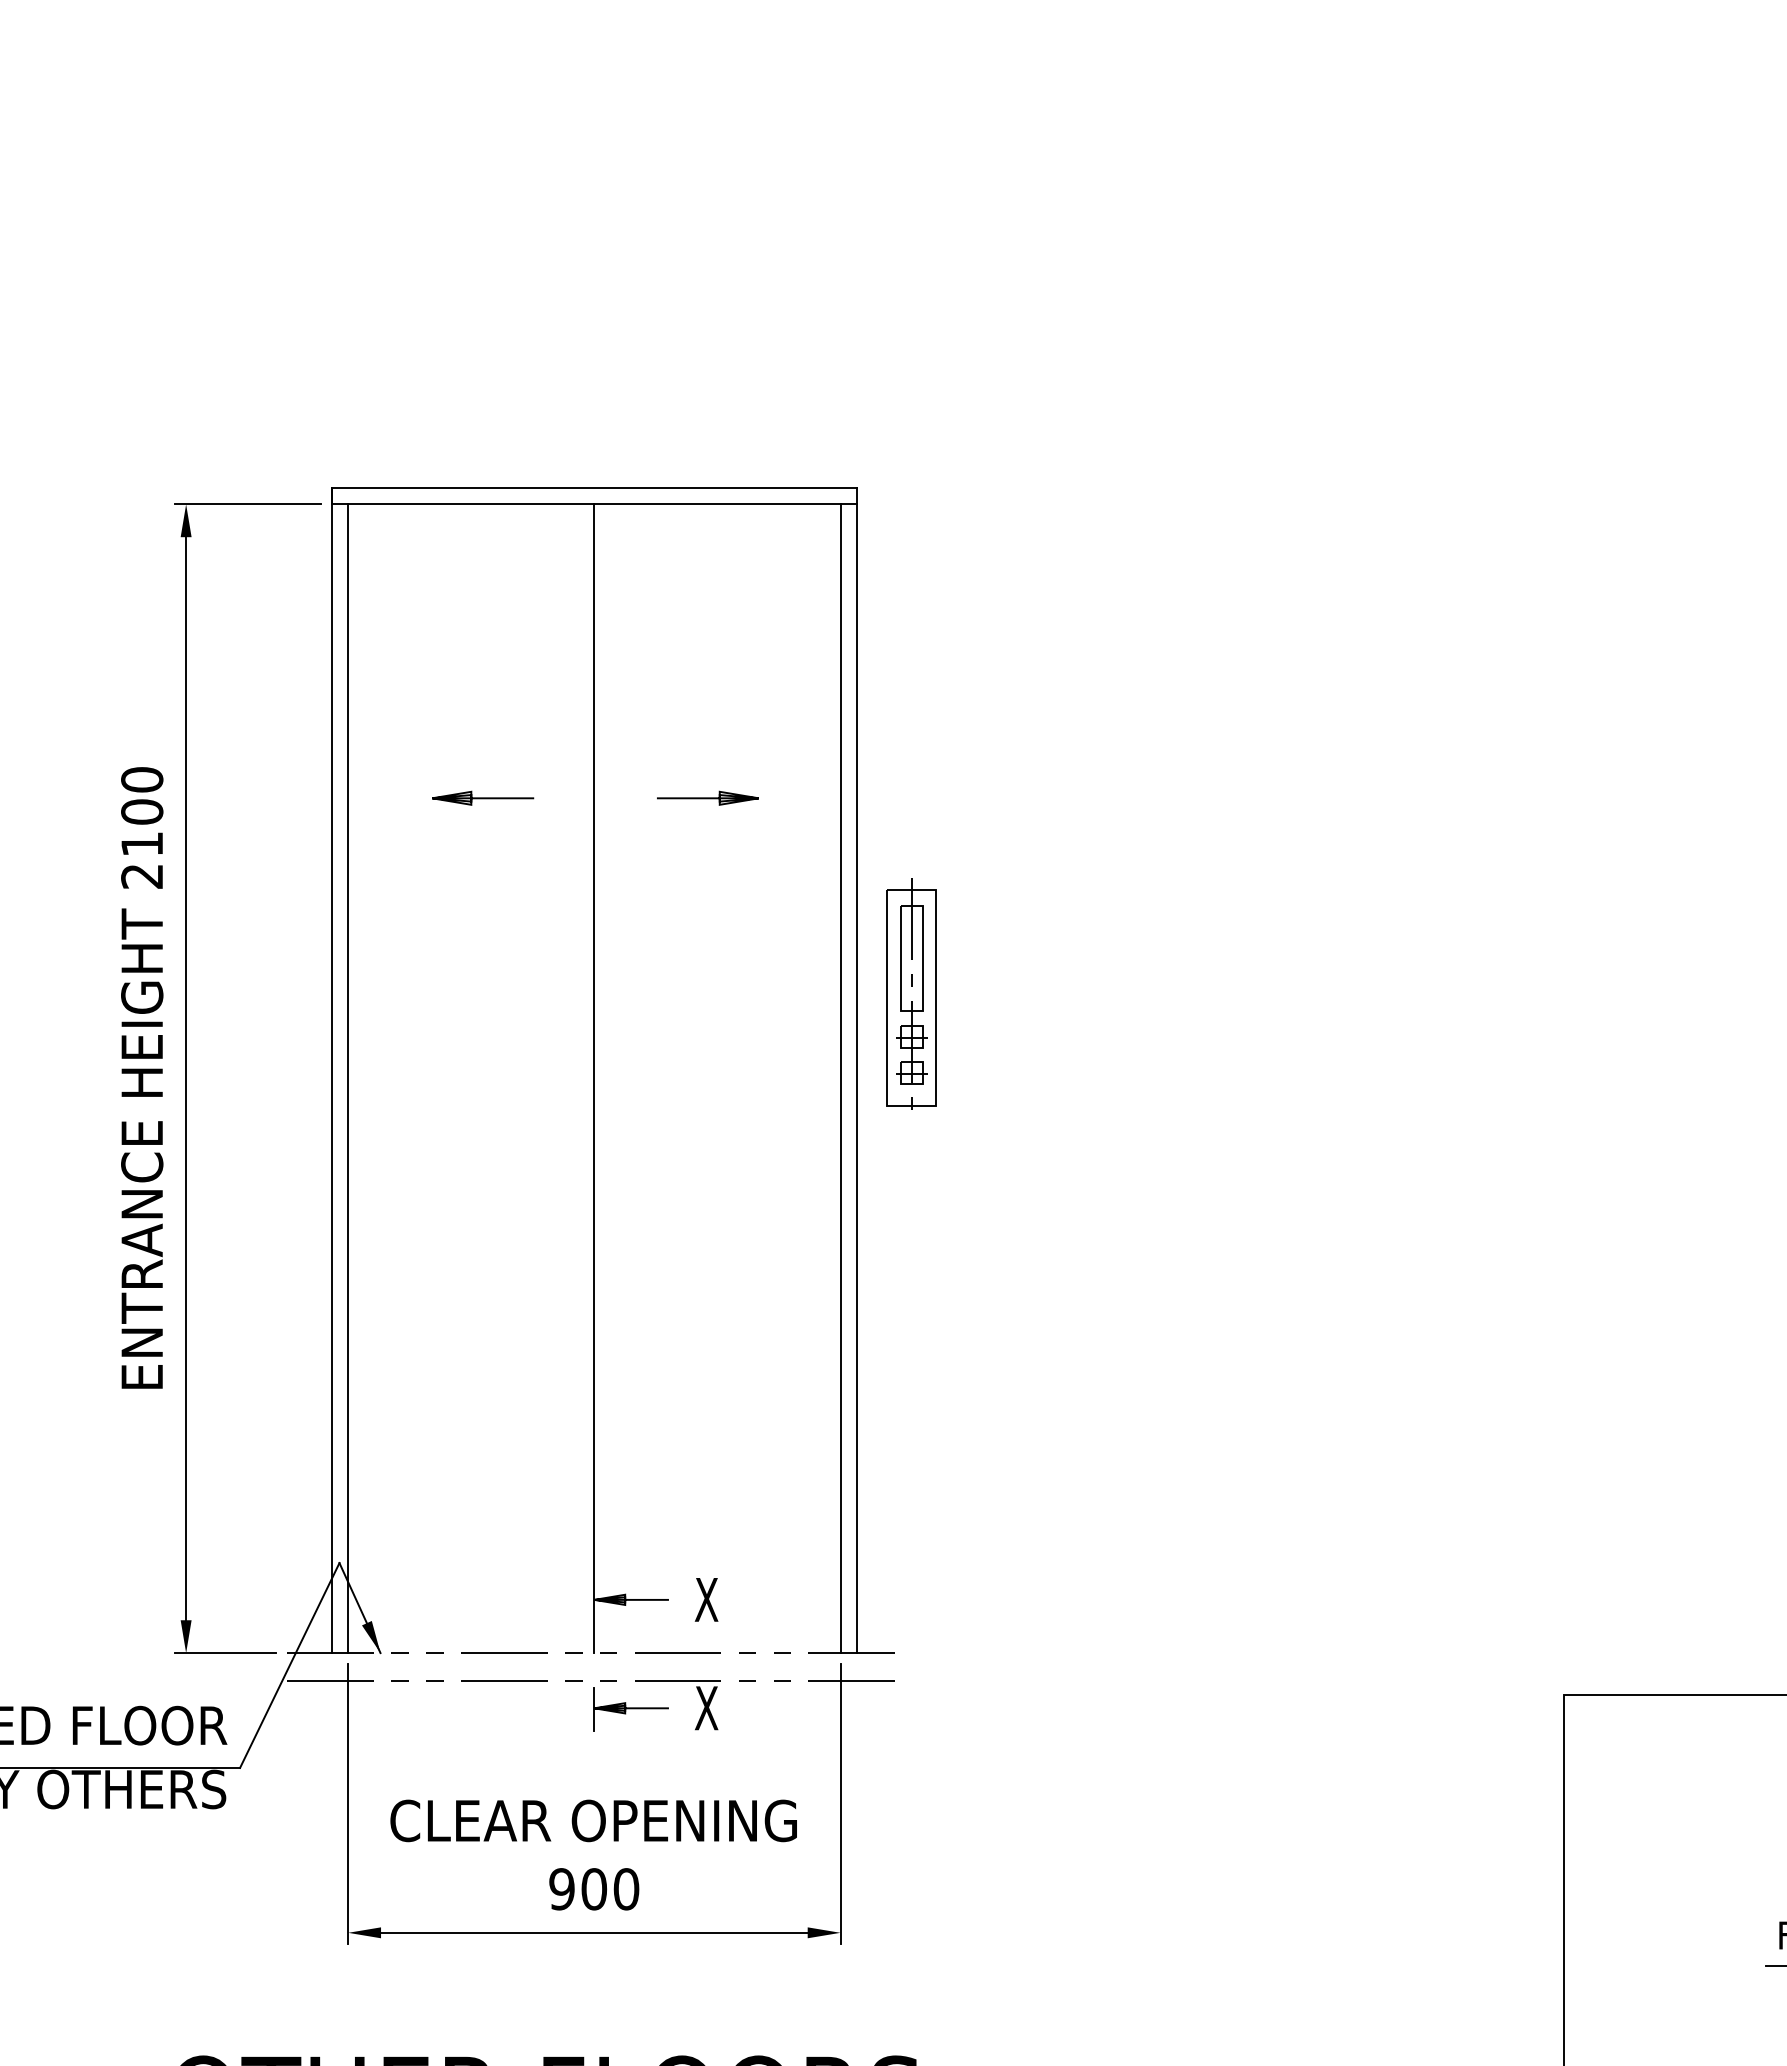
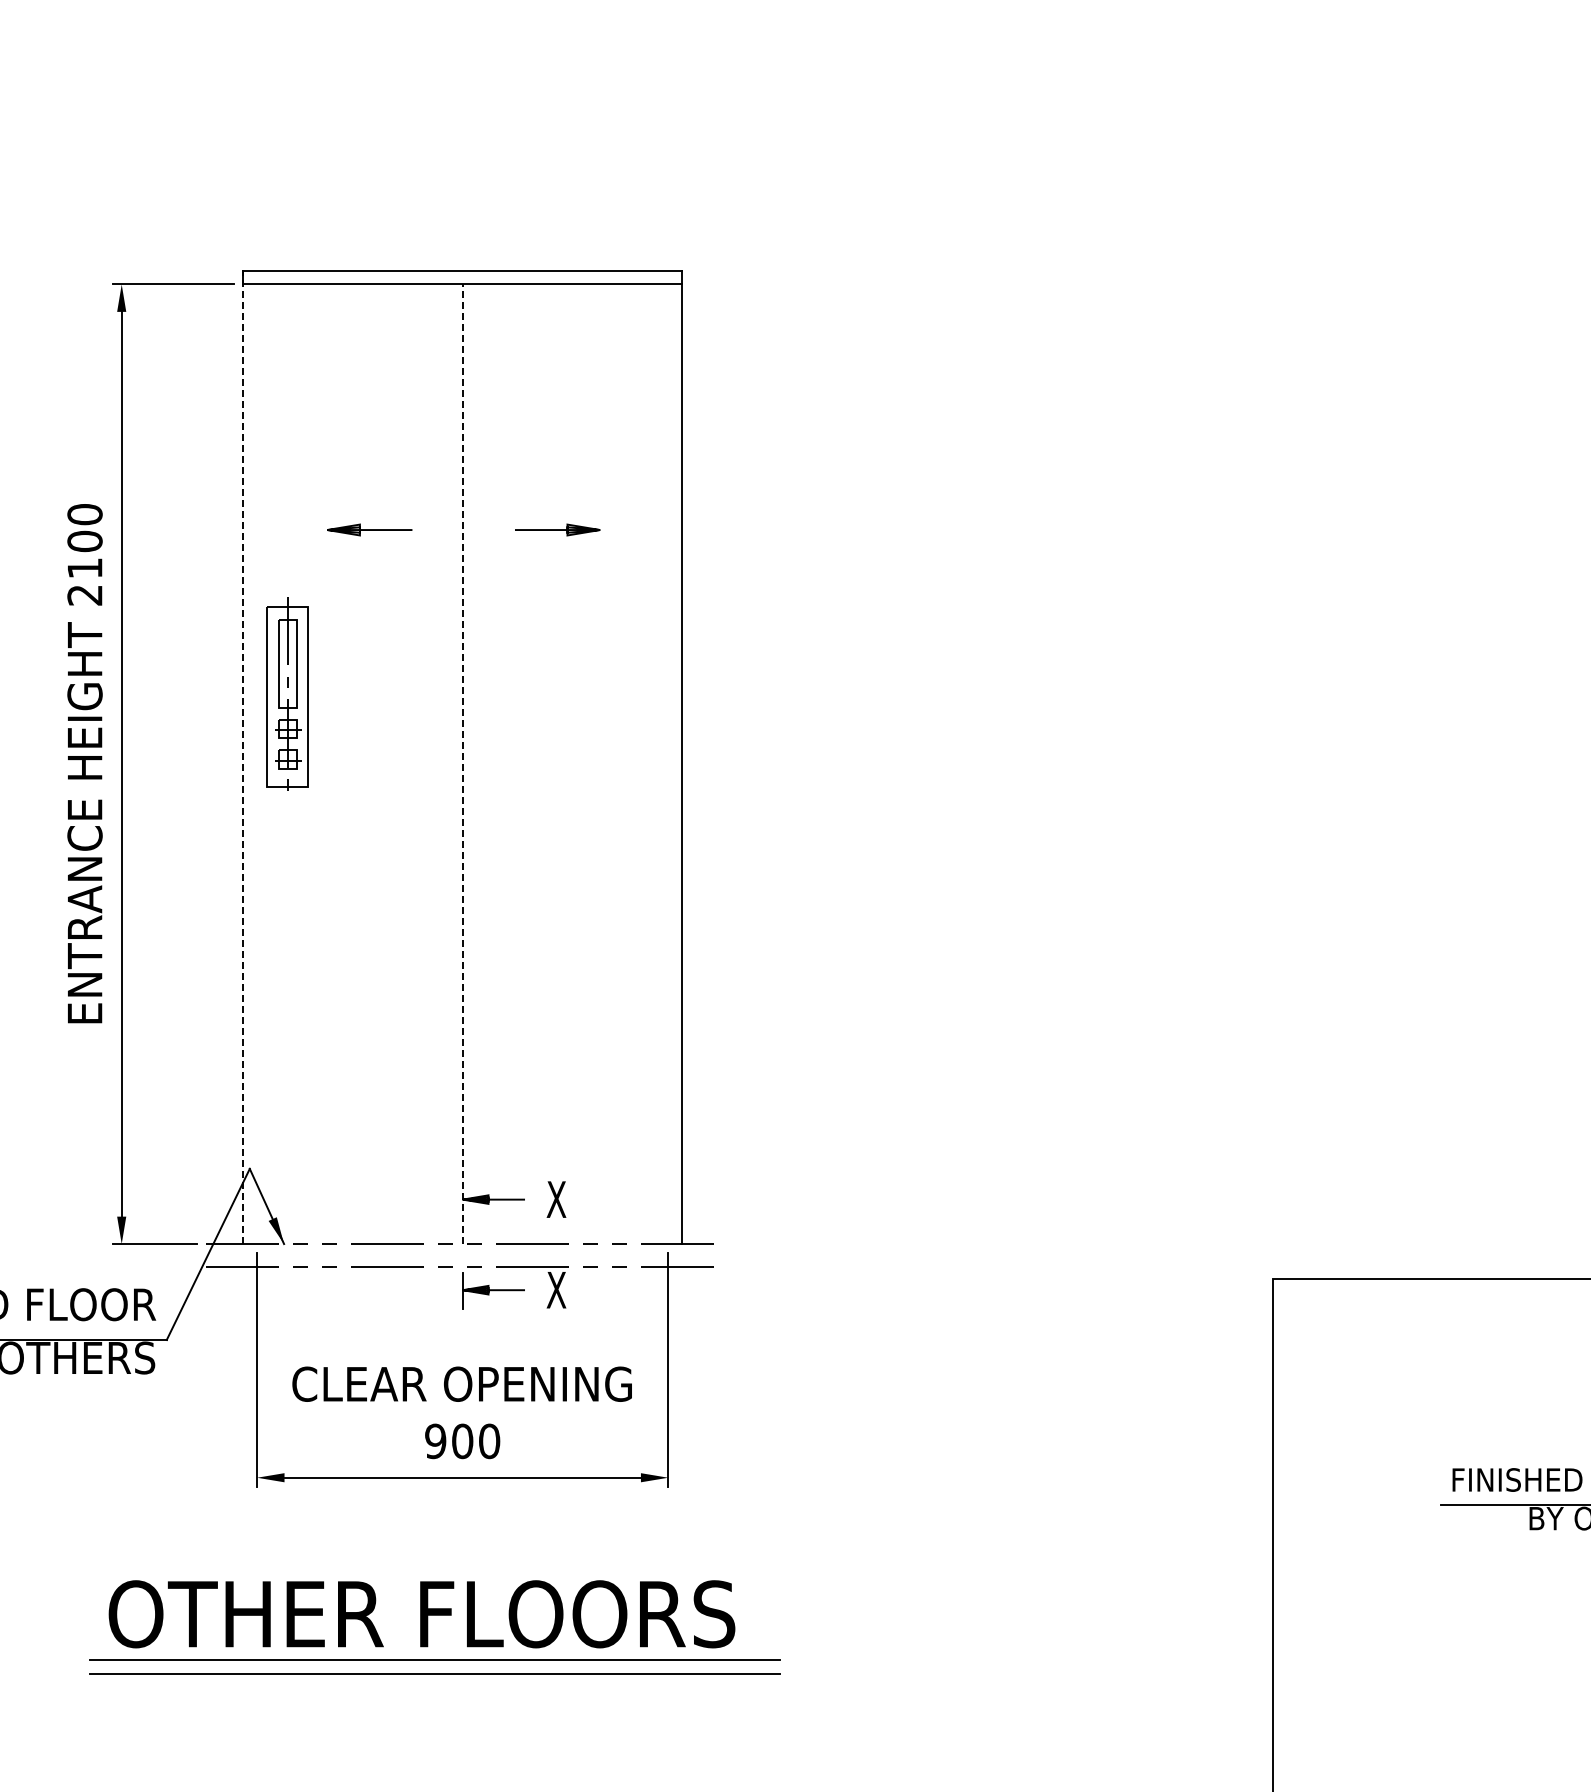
part: (911, 993) -> (287, 693), moved
line: (331, 1070) -> (243, 757), solid -> dashed
line: (348, 1078) -> (257, 764), removed
line: (594, 1078) -> (462, 764), solid -> dashed
line: (840, 1078) -> (668, 764), removed

